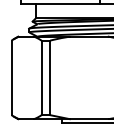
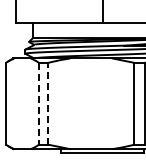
line: (42, 77) -> (39, 103), solid -> dashed
line: (50, 77) -> (48, 103), solid -> dashed

